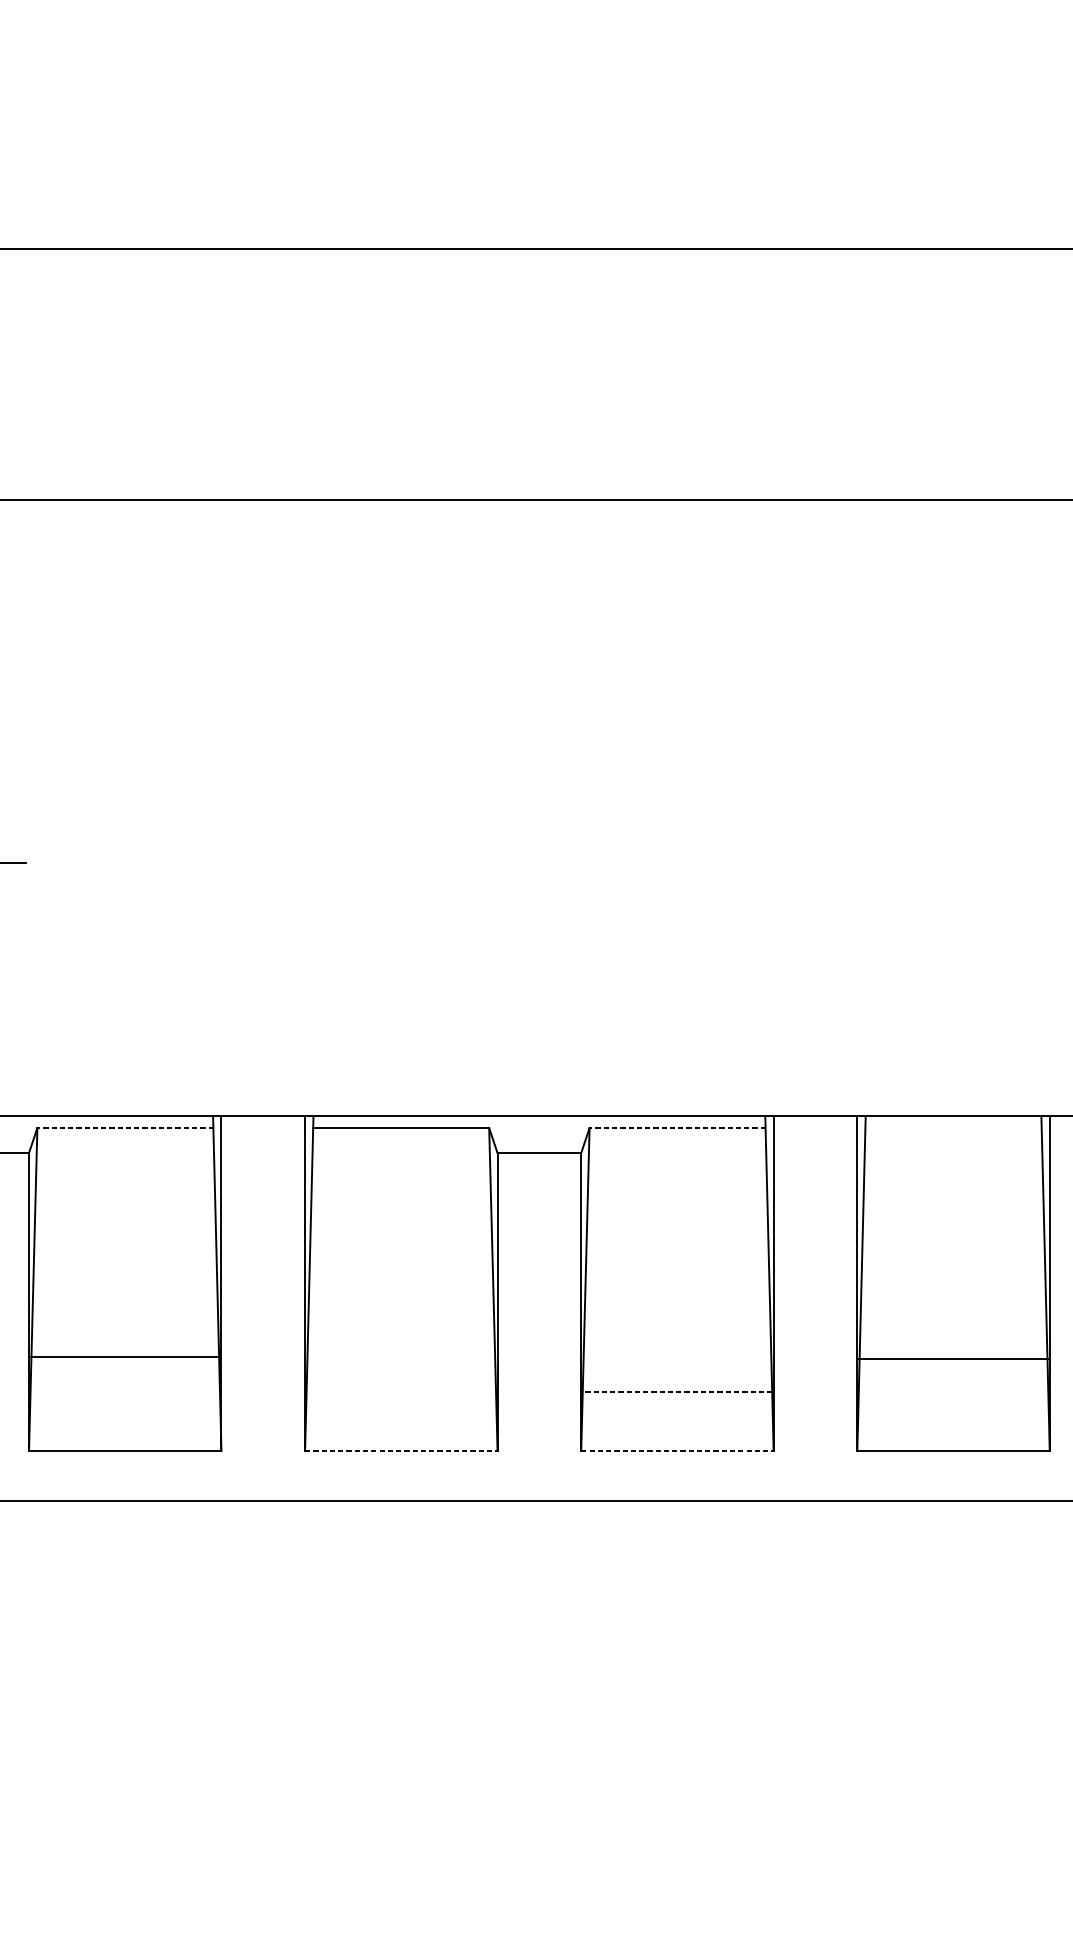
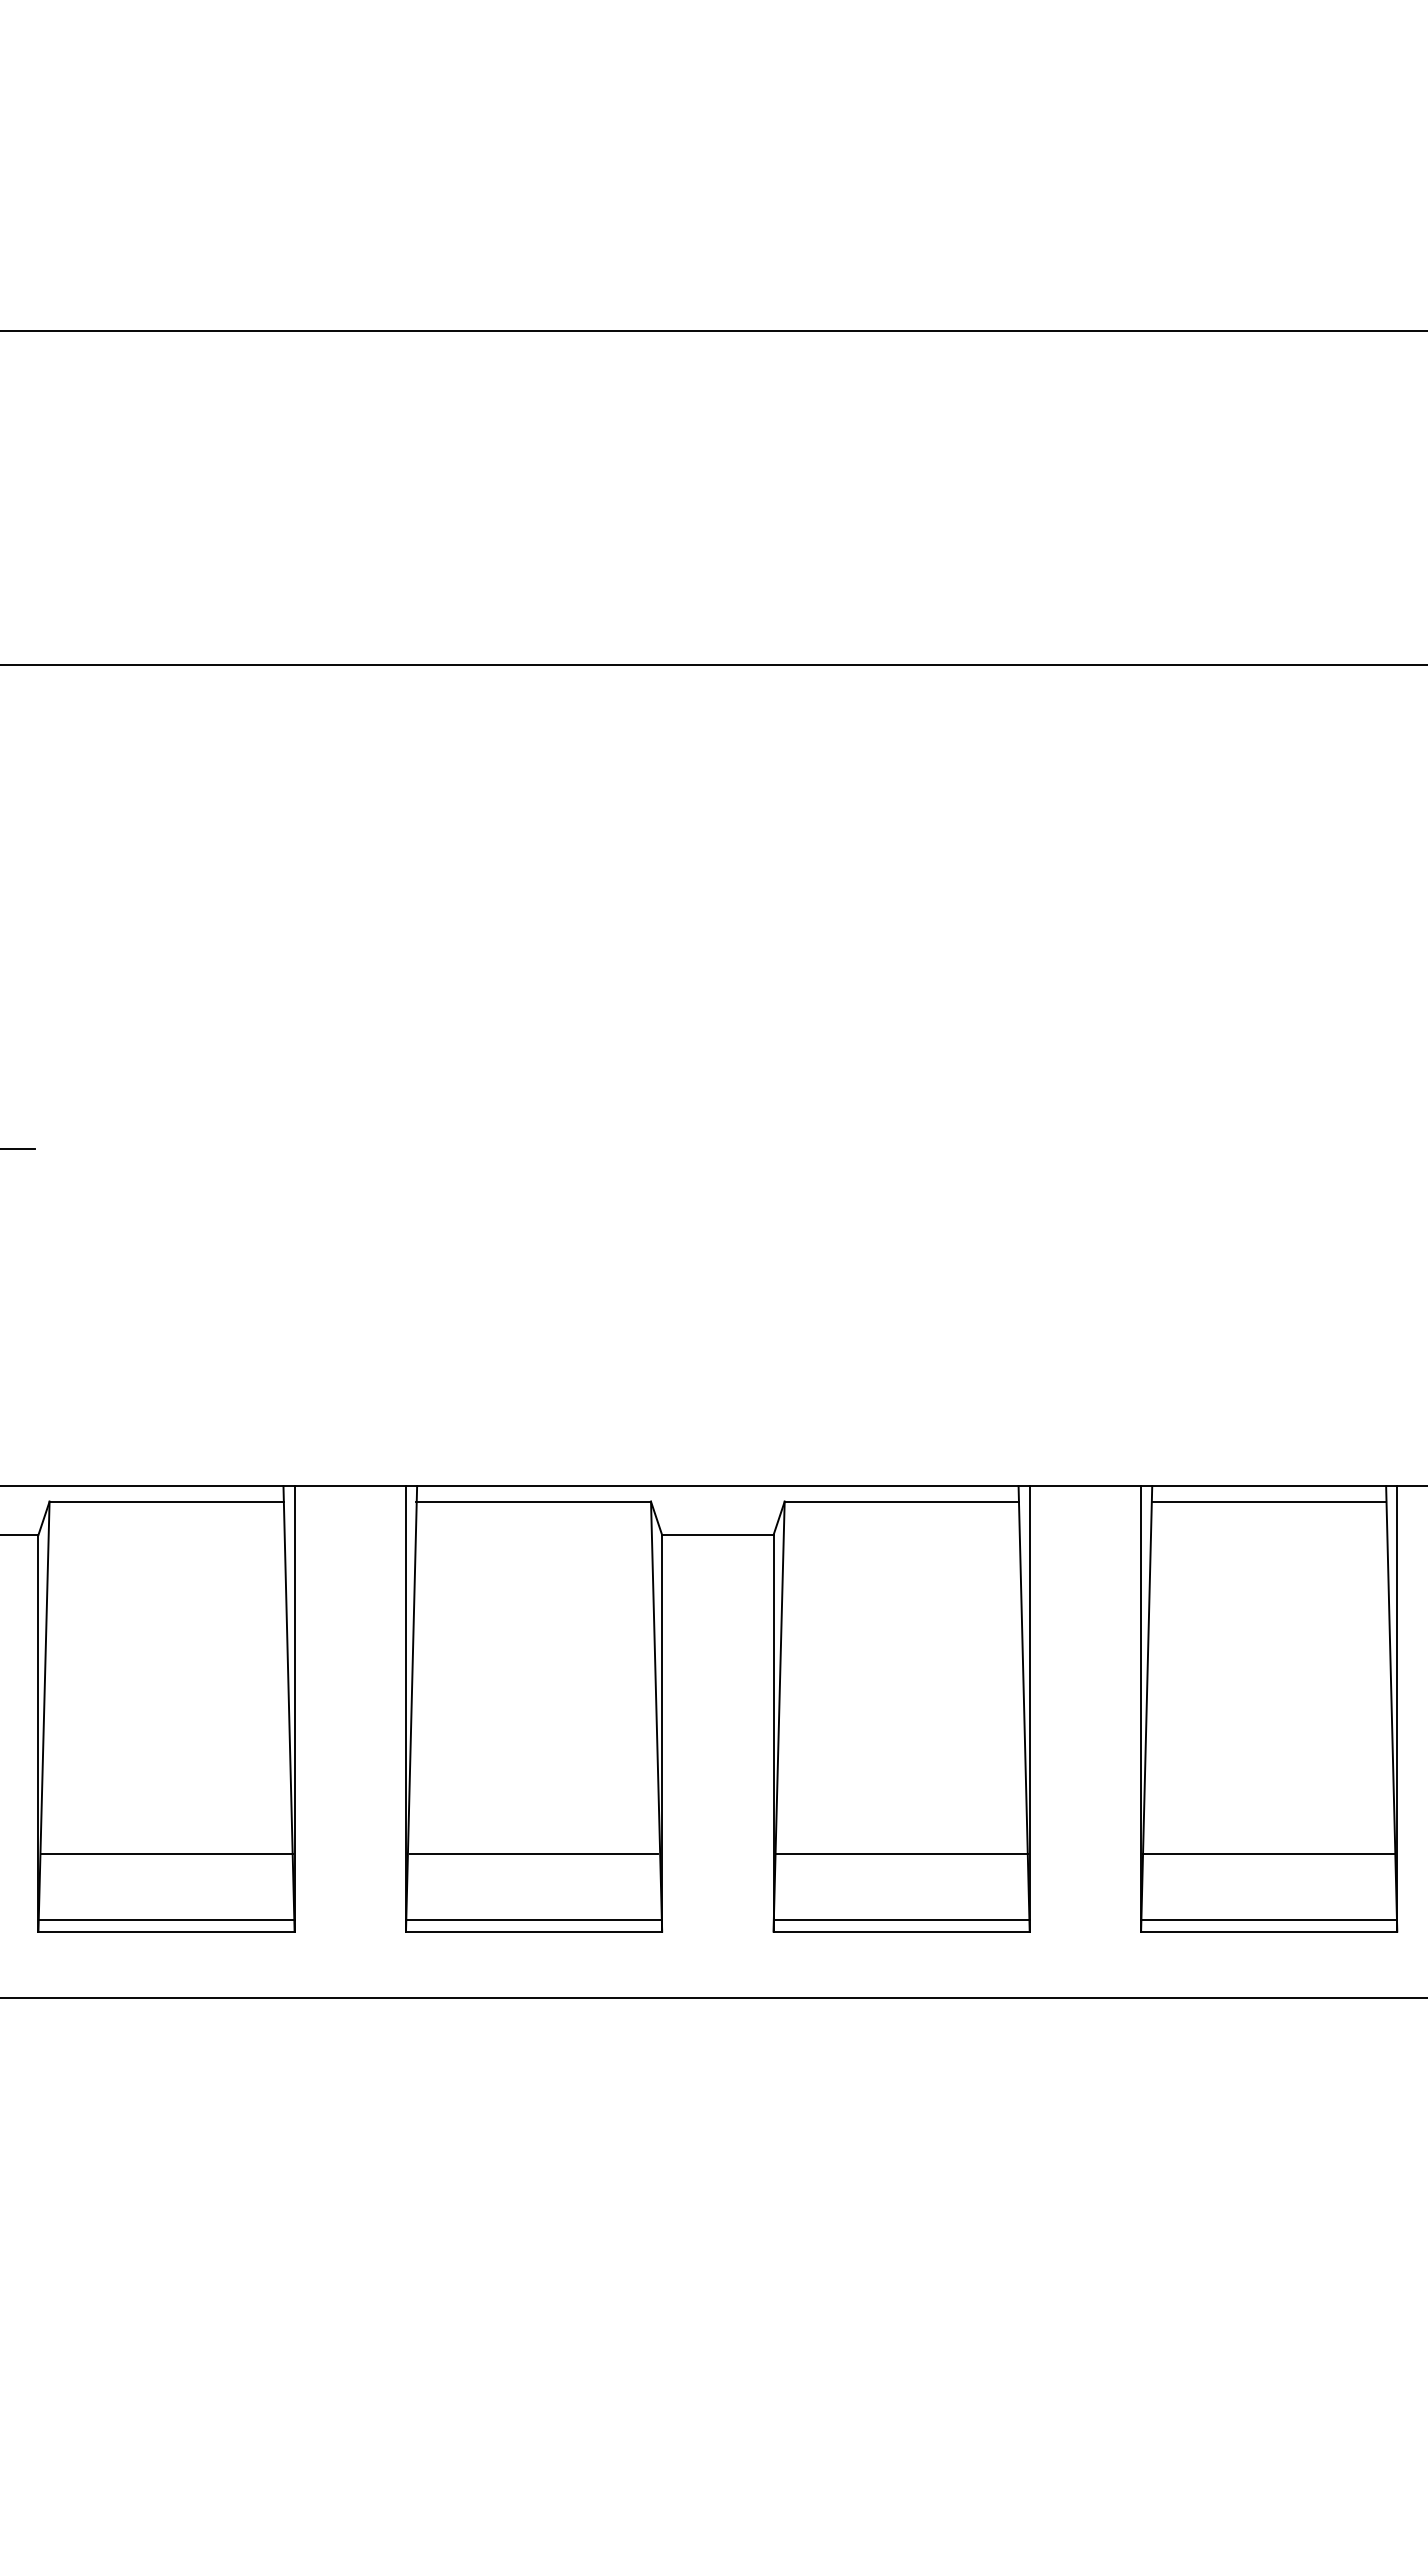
line: (125, 1127) -> (166, 1501), dashed -> solid
line: (677, 1127) -> (901, 1501), dashed -> solid
line: (953, 1127) -> (1268, 1501), added
line: (125, 1356) -> (166, 1853), moved
line: (953, 1358) -> (1269, 1853), moved
line: (401, 1392) -> (534, 1853), added
line: (677, 1392) -> (901, 1853), dashed -> solid
line: (125, 1442) -> (166, 1920), added
line: (400, 1442) -> (533, 1920), added
line: (677, 1442) -> (901, 1920), added
line: (953, 1442) -> (1268, 1920), added
line: (401, 1450) -> (534, 1931), dashed -> solid
line: (678, 1450) -> (902, 1931), dashed -> solid

